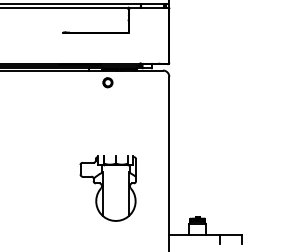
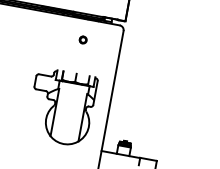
part: (107, 82) -> (82, 39), moved
part: (107, 188) -> (61, 107), size x1.43

